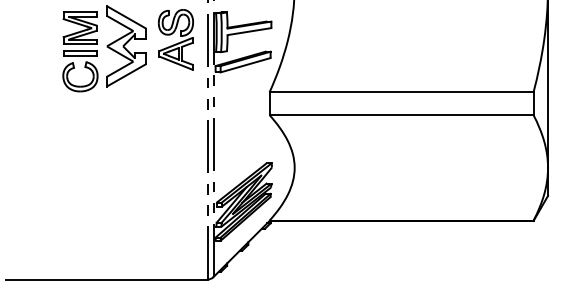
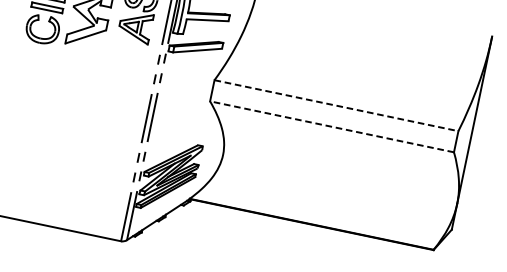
line: (401, 92) -> (336, 105), solid -> dashed
line: (401, 115) -> (331, 127), solid -> dashed

